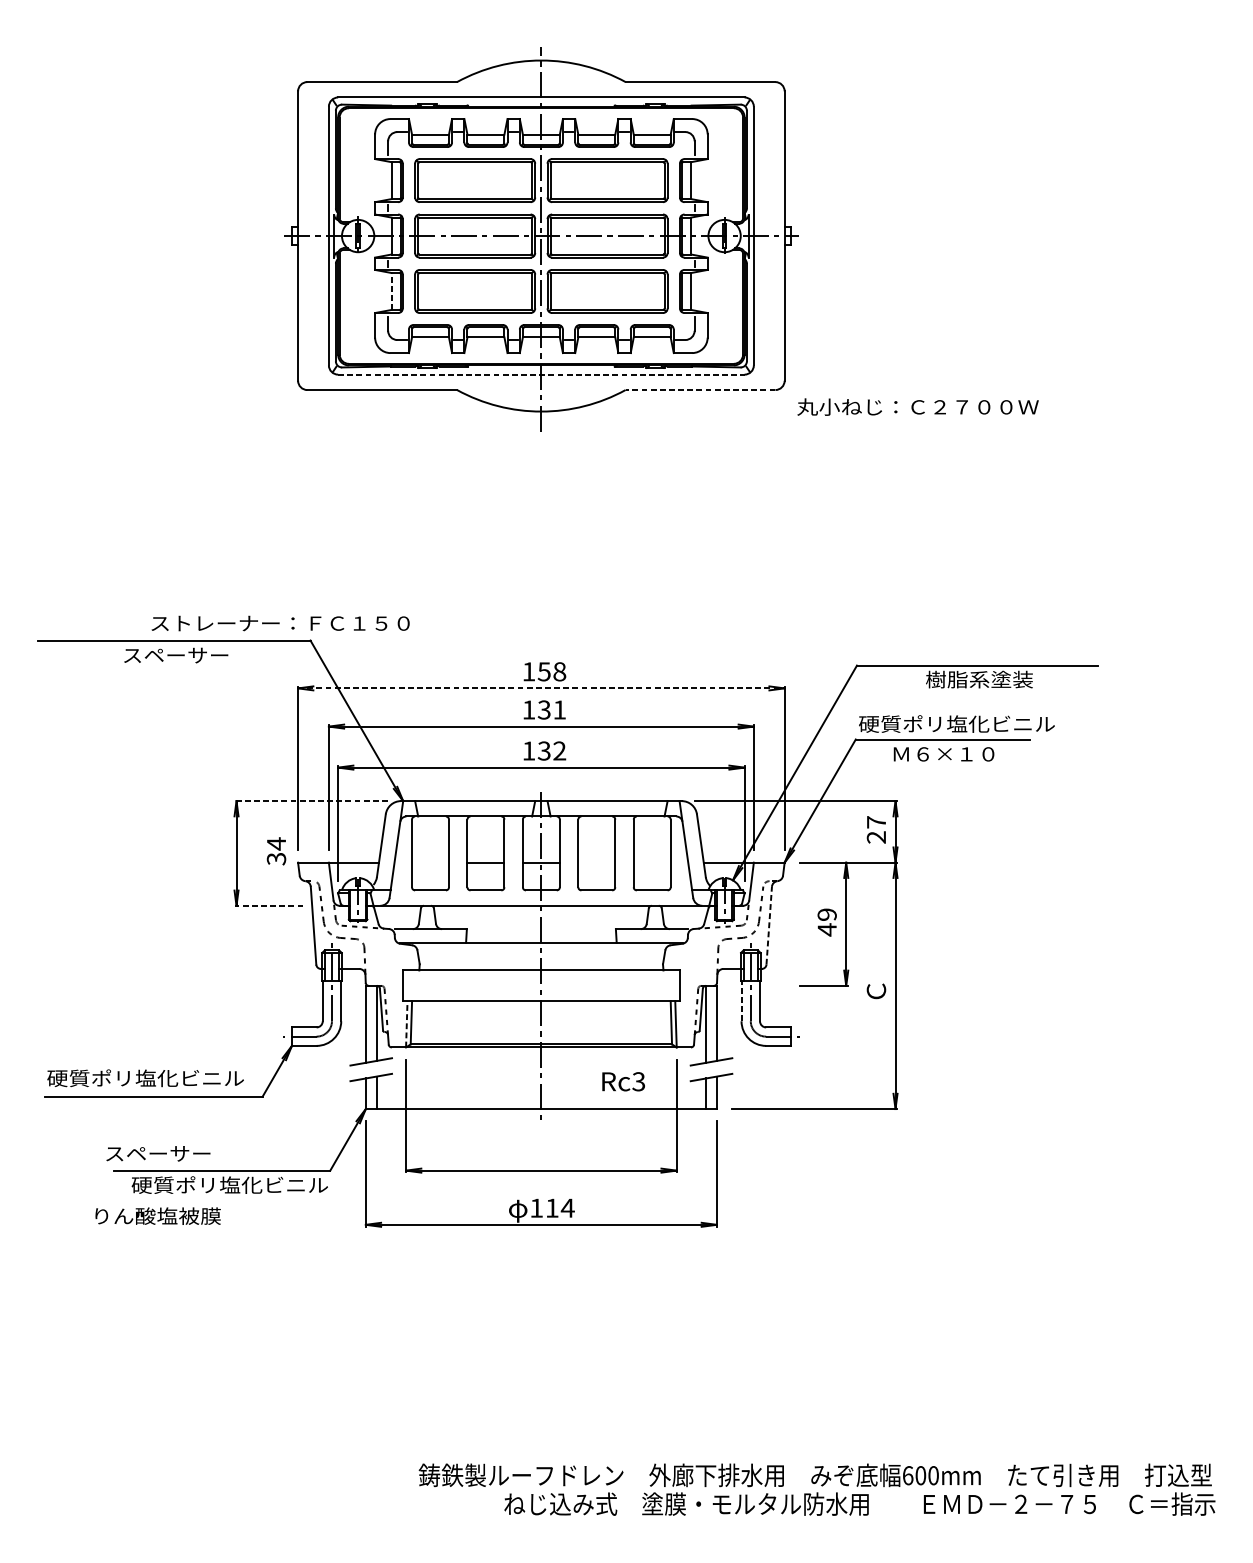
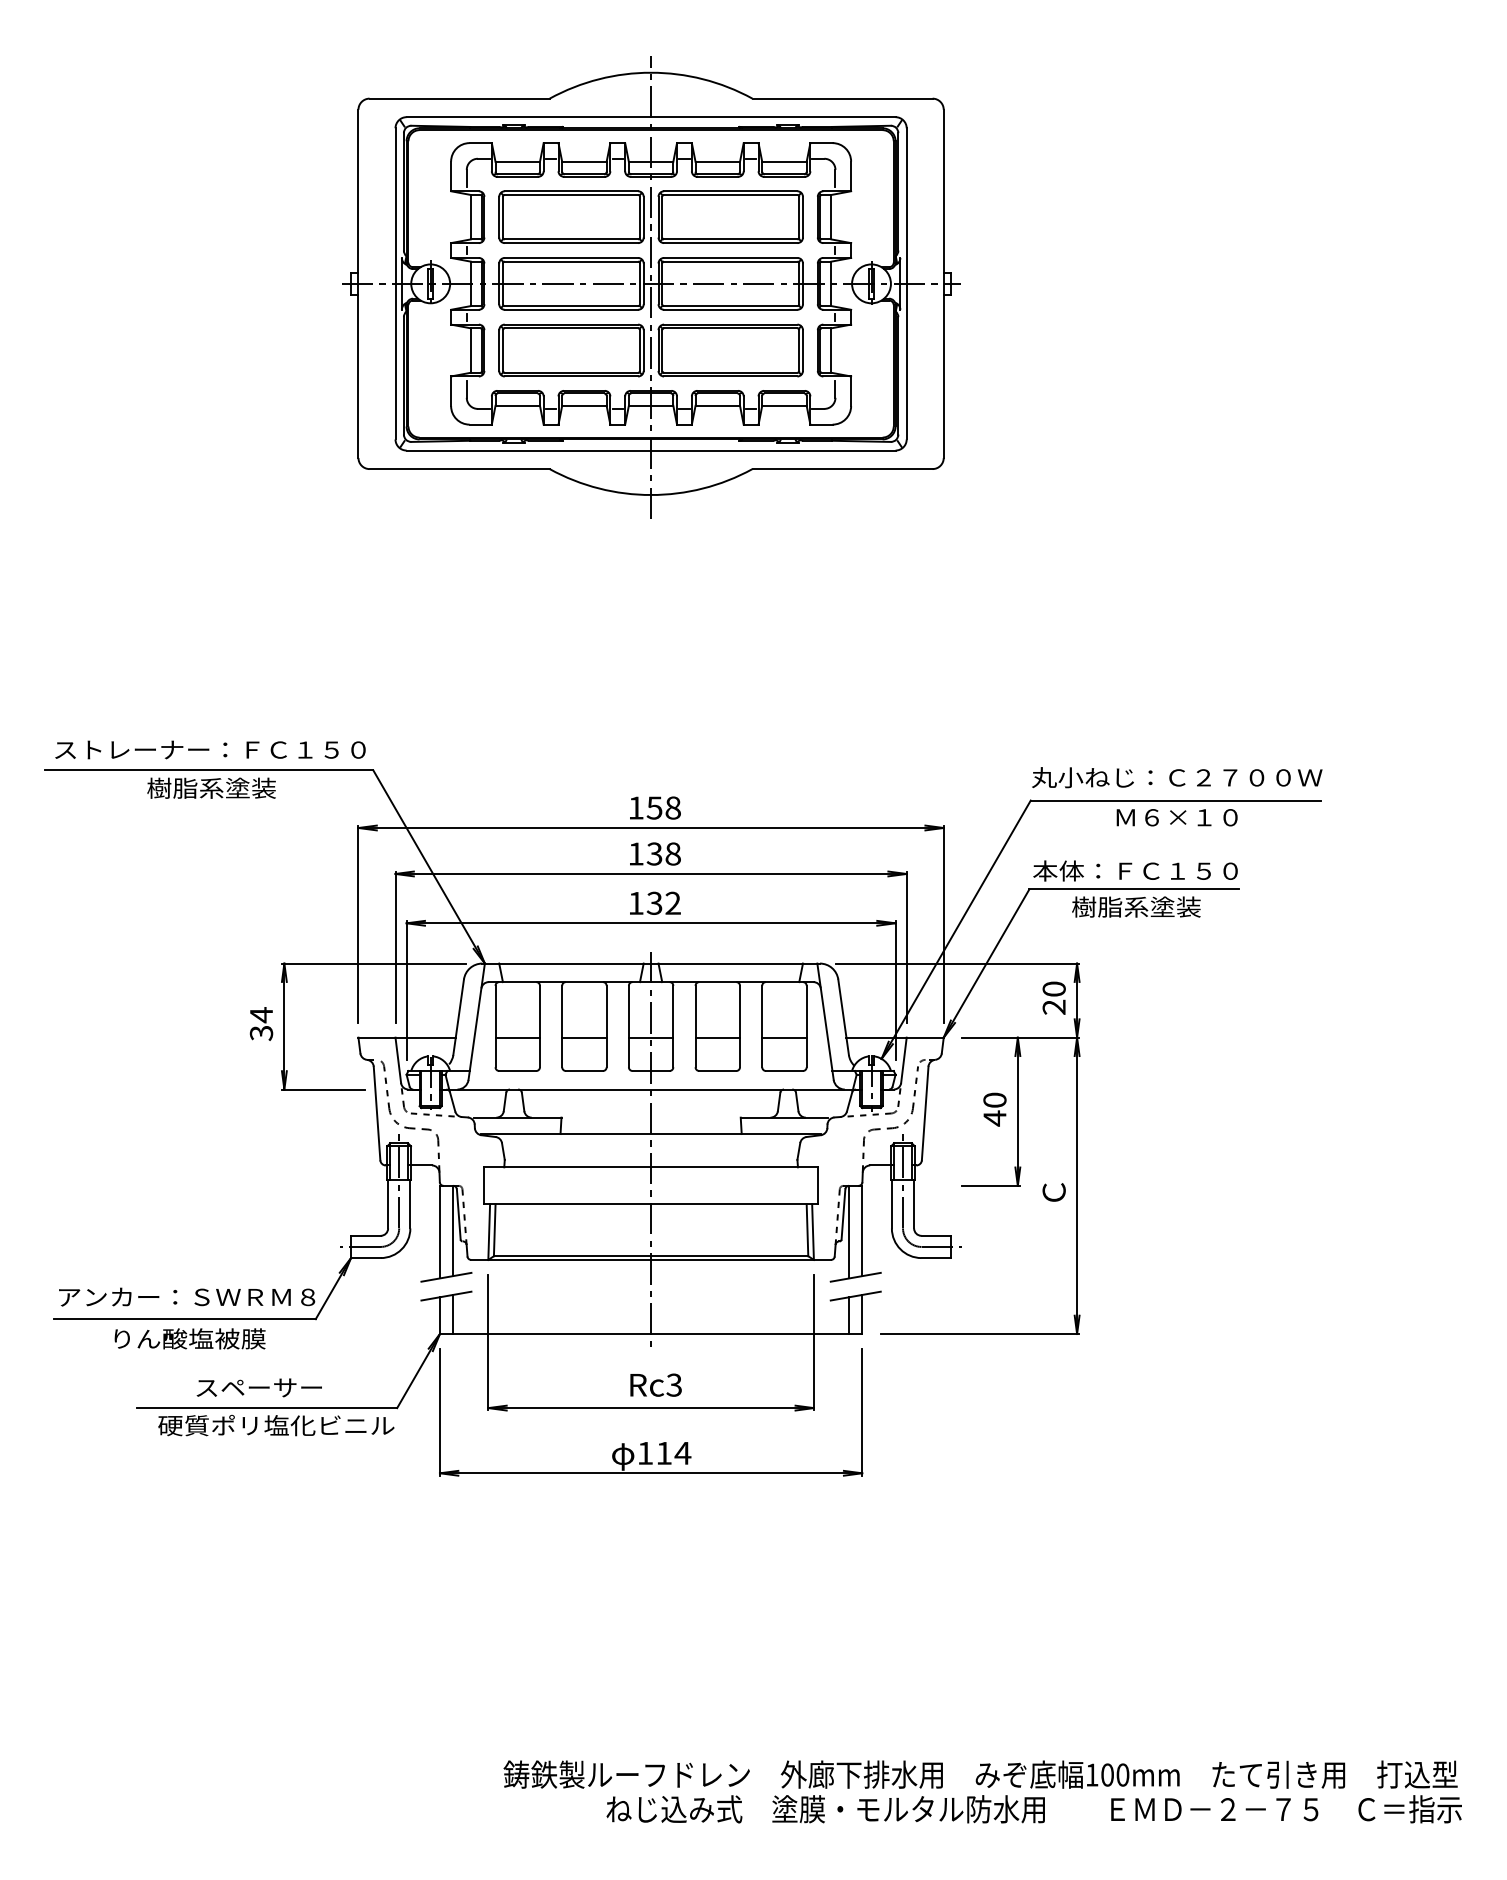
line: (391, 291) -> (470, 350), dashed -> solid
line: (541, 374) -> (651, 450), dashed -> solid
line: (700, 390) -> (842, 469), dashed -> solid
text: (918, 406) -> (1177, 777), moved
text: (280, 623) -> (210, 749), moved
text: (175, 654) -> (211, 787), スペーサー -> 樹脂系塗装
text: (978, 678) -> (1177, 816), 樹脂系塗装 -> Ｍ６×１０
line: (541, 688) -> (651, 828), dashed -> solid
text: (559, 709) -> (672, 853), 131 -> 138
text: (956, 723) -> (1150, 870), 硬質ポリ塩化ビニル -> 本体：ＦＣ１５０
text: (944, 753) -> (1136, 906), Ｍ６×１０ -> 樹脂系塗装
line: (310, 801) -> (373, 963), dashed -> solid
text: (875, 821) -> (1053, 988), 27 -> 20
text: (276, 850) -> (261, 1023), moved
line: (430, 862) -> (517, 1037), added
line: (596, 862) -> (717, 1037), added
line: (652, 862) -> (784, 1037), added
line: (268, 905) -> (322, 1089), dashed -> solid
text: (826, 914) -> (994, 1099), 49 -> 40
line: (769, 925) -> (925, 1113), dashed -> solid
line: (741, 1000) -> (891, 1203), dashed -> solid
line: (407, 1024) -> (489, 1232), dashed -> solid
text: (154, 1077) -> (185, 1296), 硬質ポリ塩化ビニル -> アンカー：ＳＷＲＭ８
text: (623, 1081) -> (655, 1384), moved
text: (157, 1153) -> (258, 1387), moved
text: (157, 1215) -> (189, 1338), moved
text: (908, 1475) -> (1092, 1774), 600mm -> 100mm

